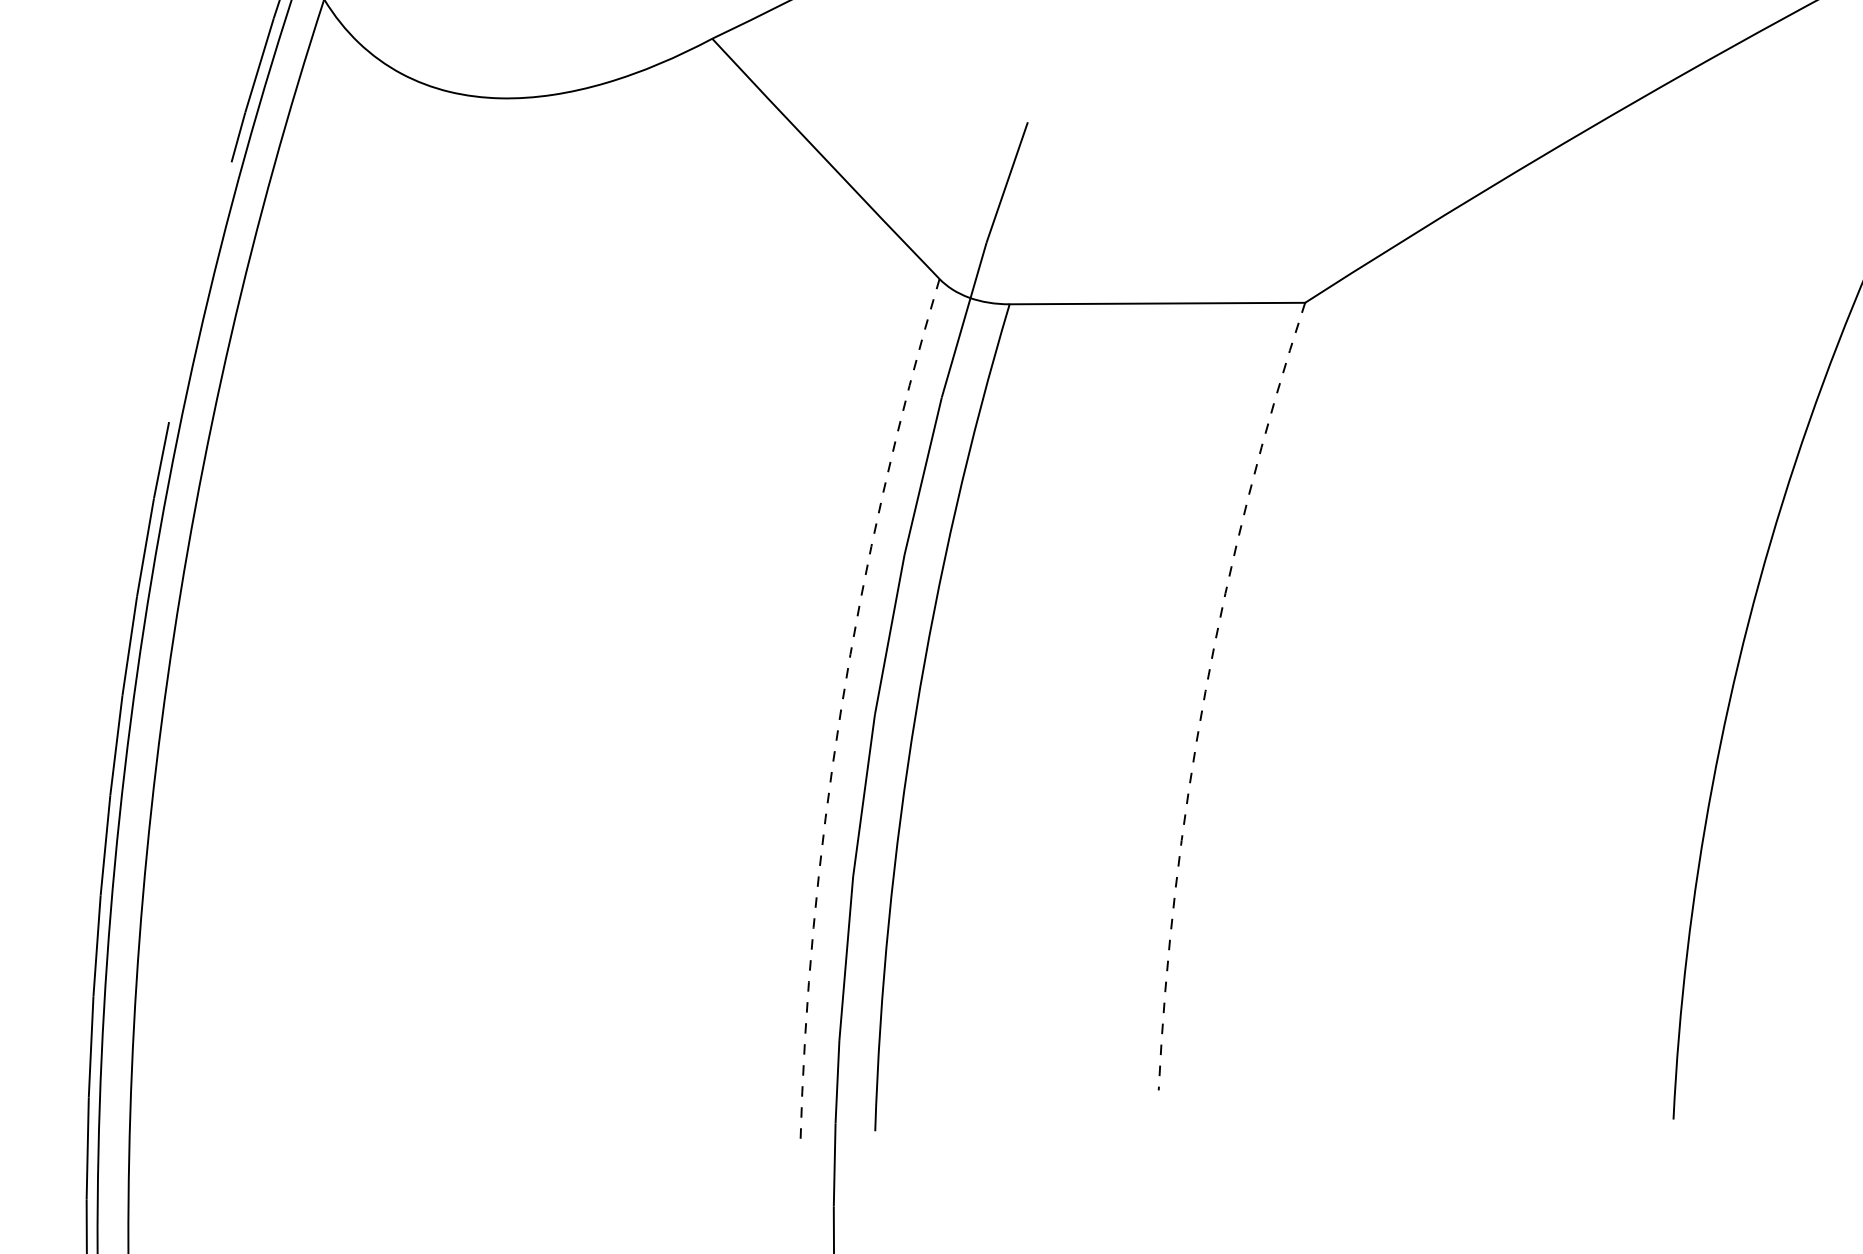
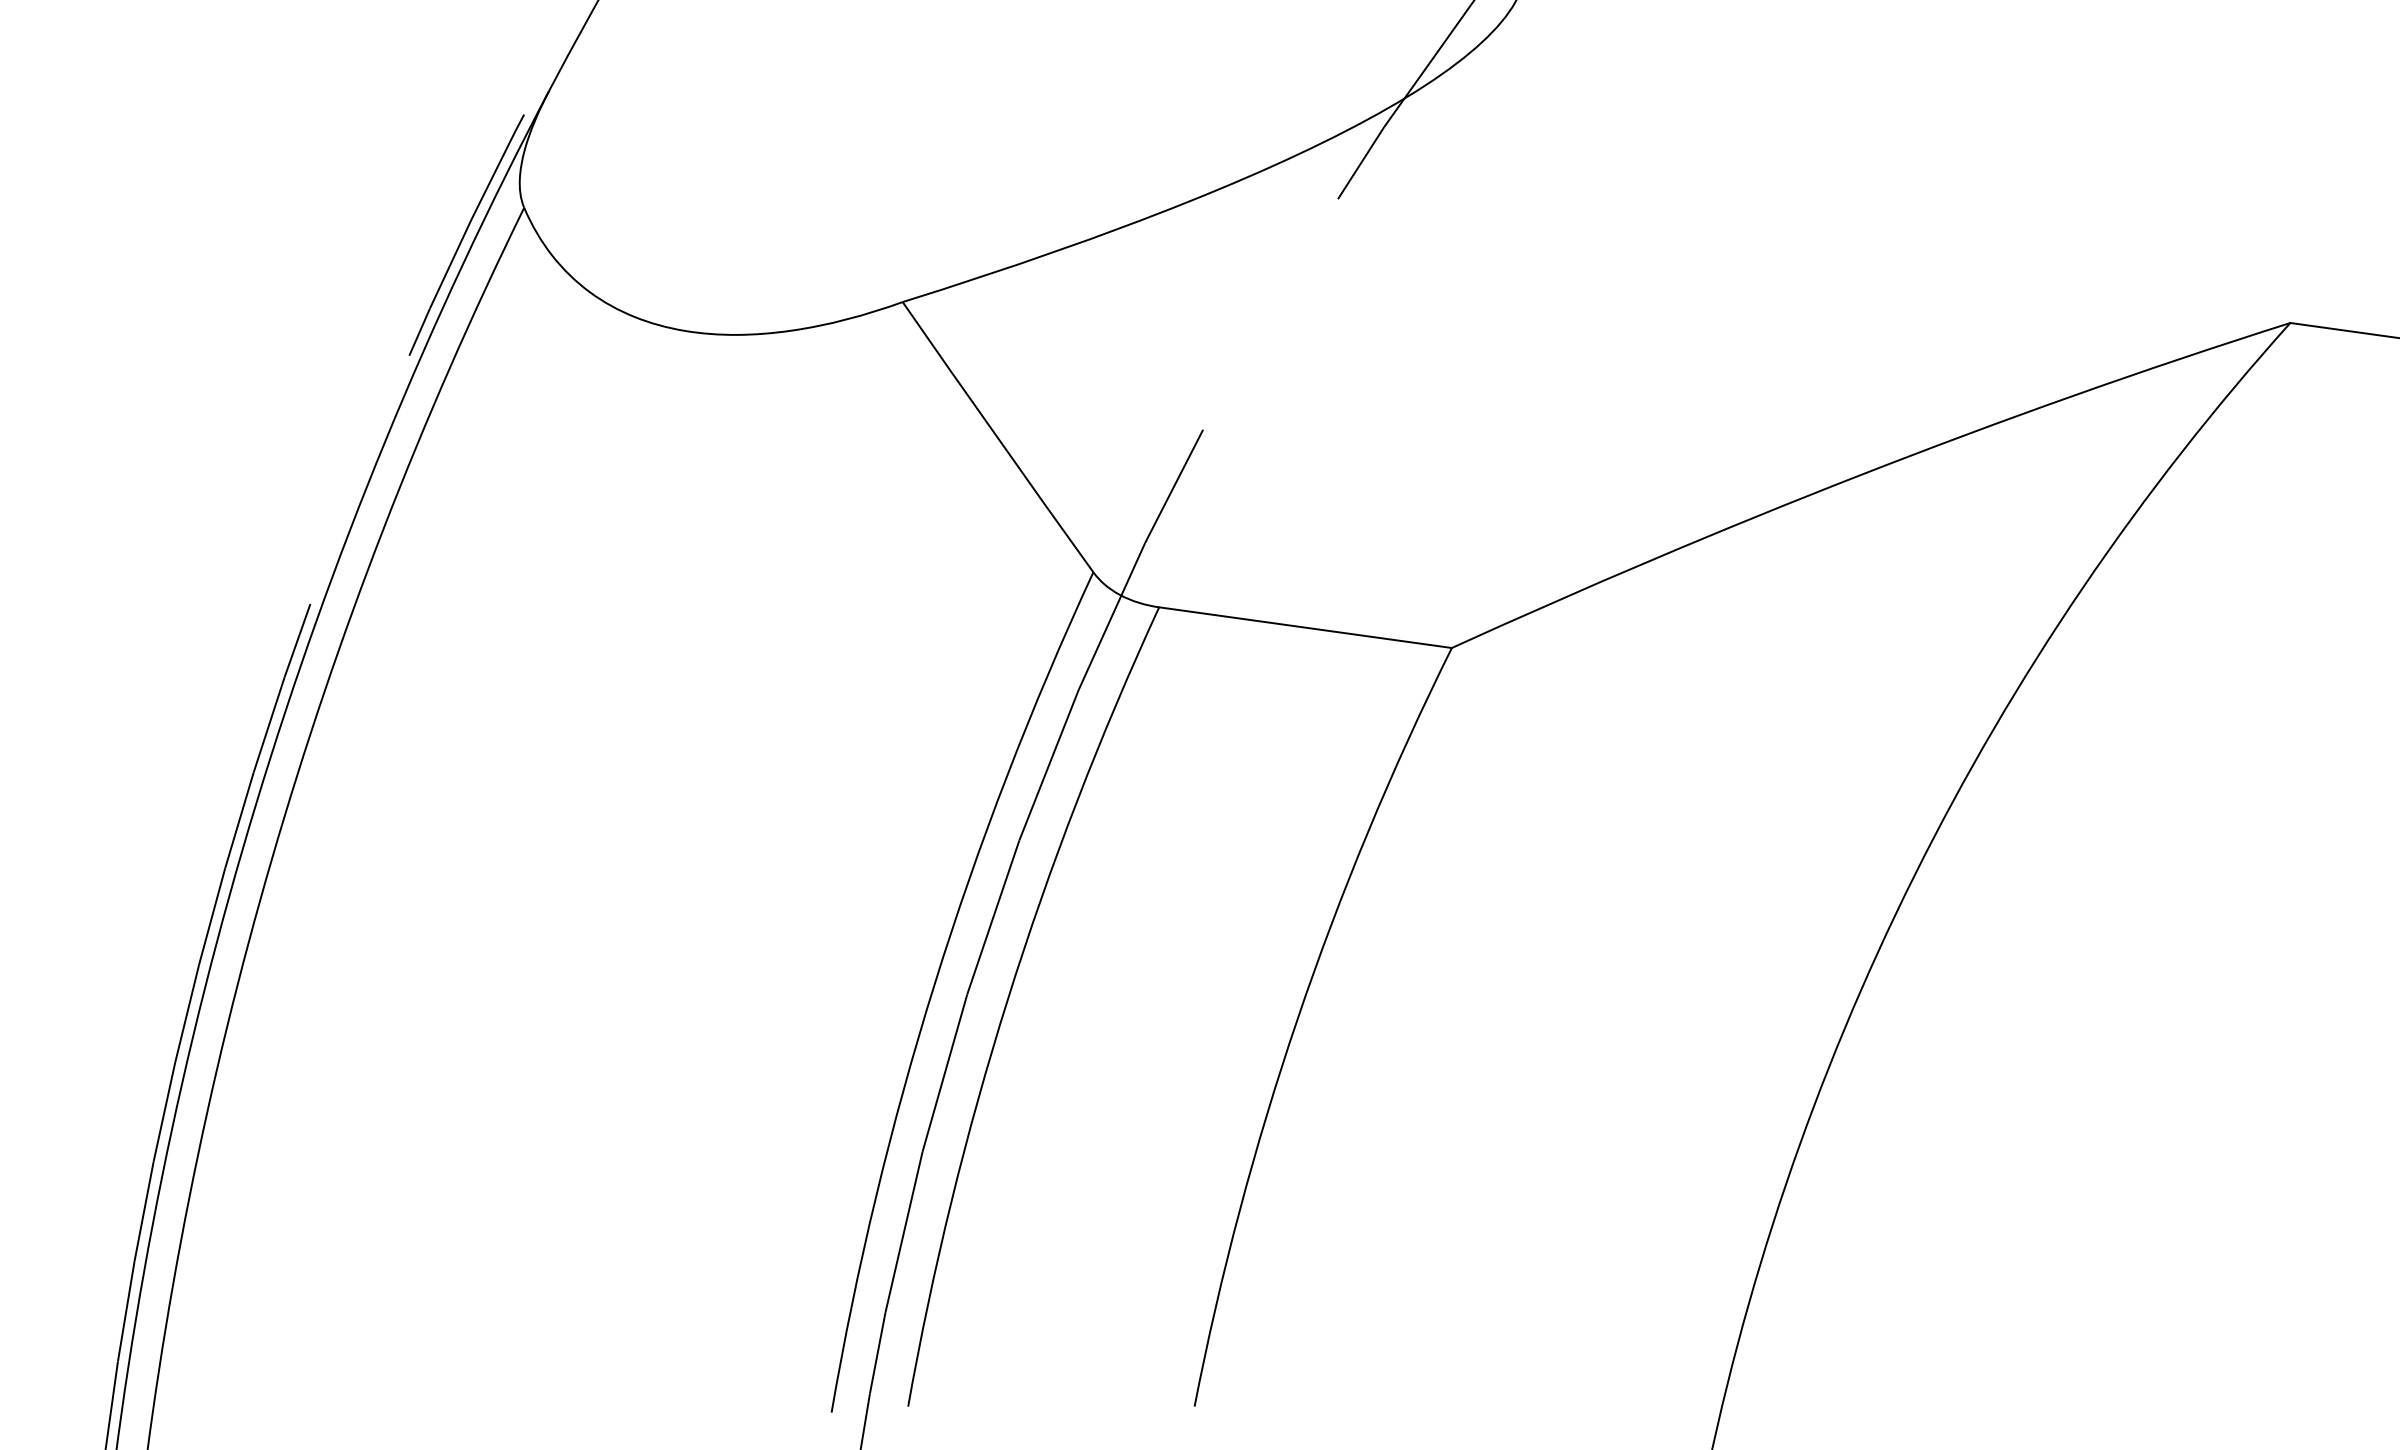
arc: (1205, 691) -> (1297, 1018), dashed -> solid
arc: (840, 708) -> (934, 983), dashed -> solid

